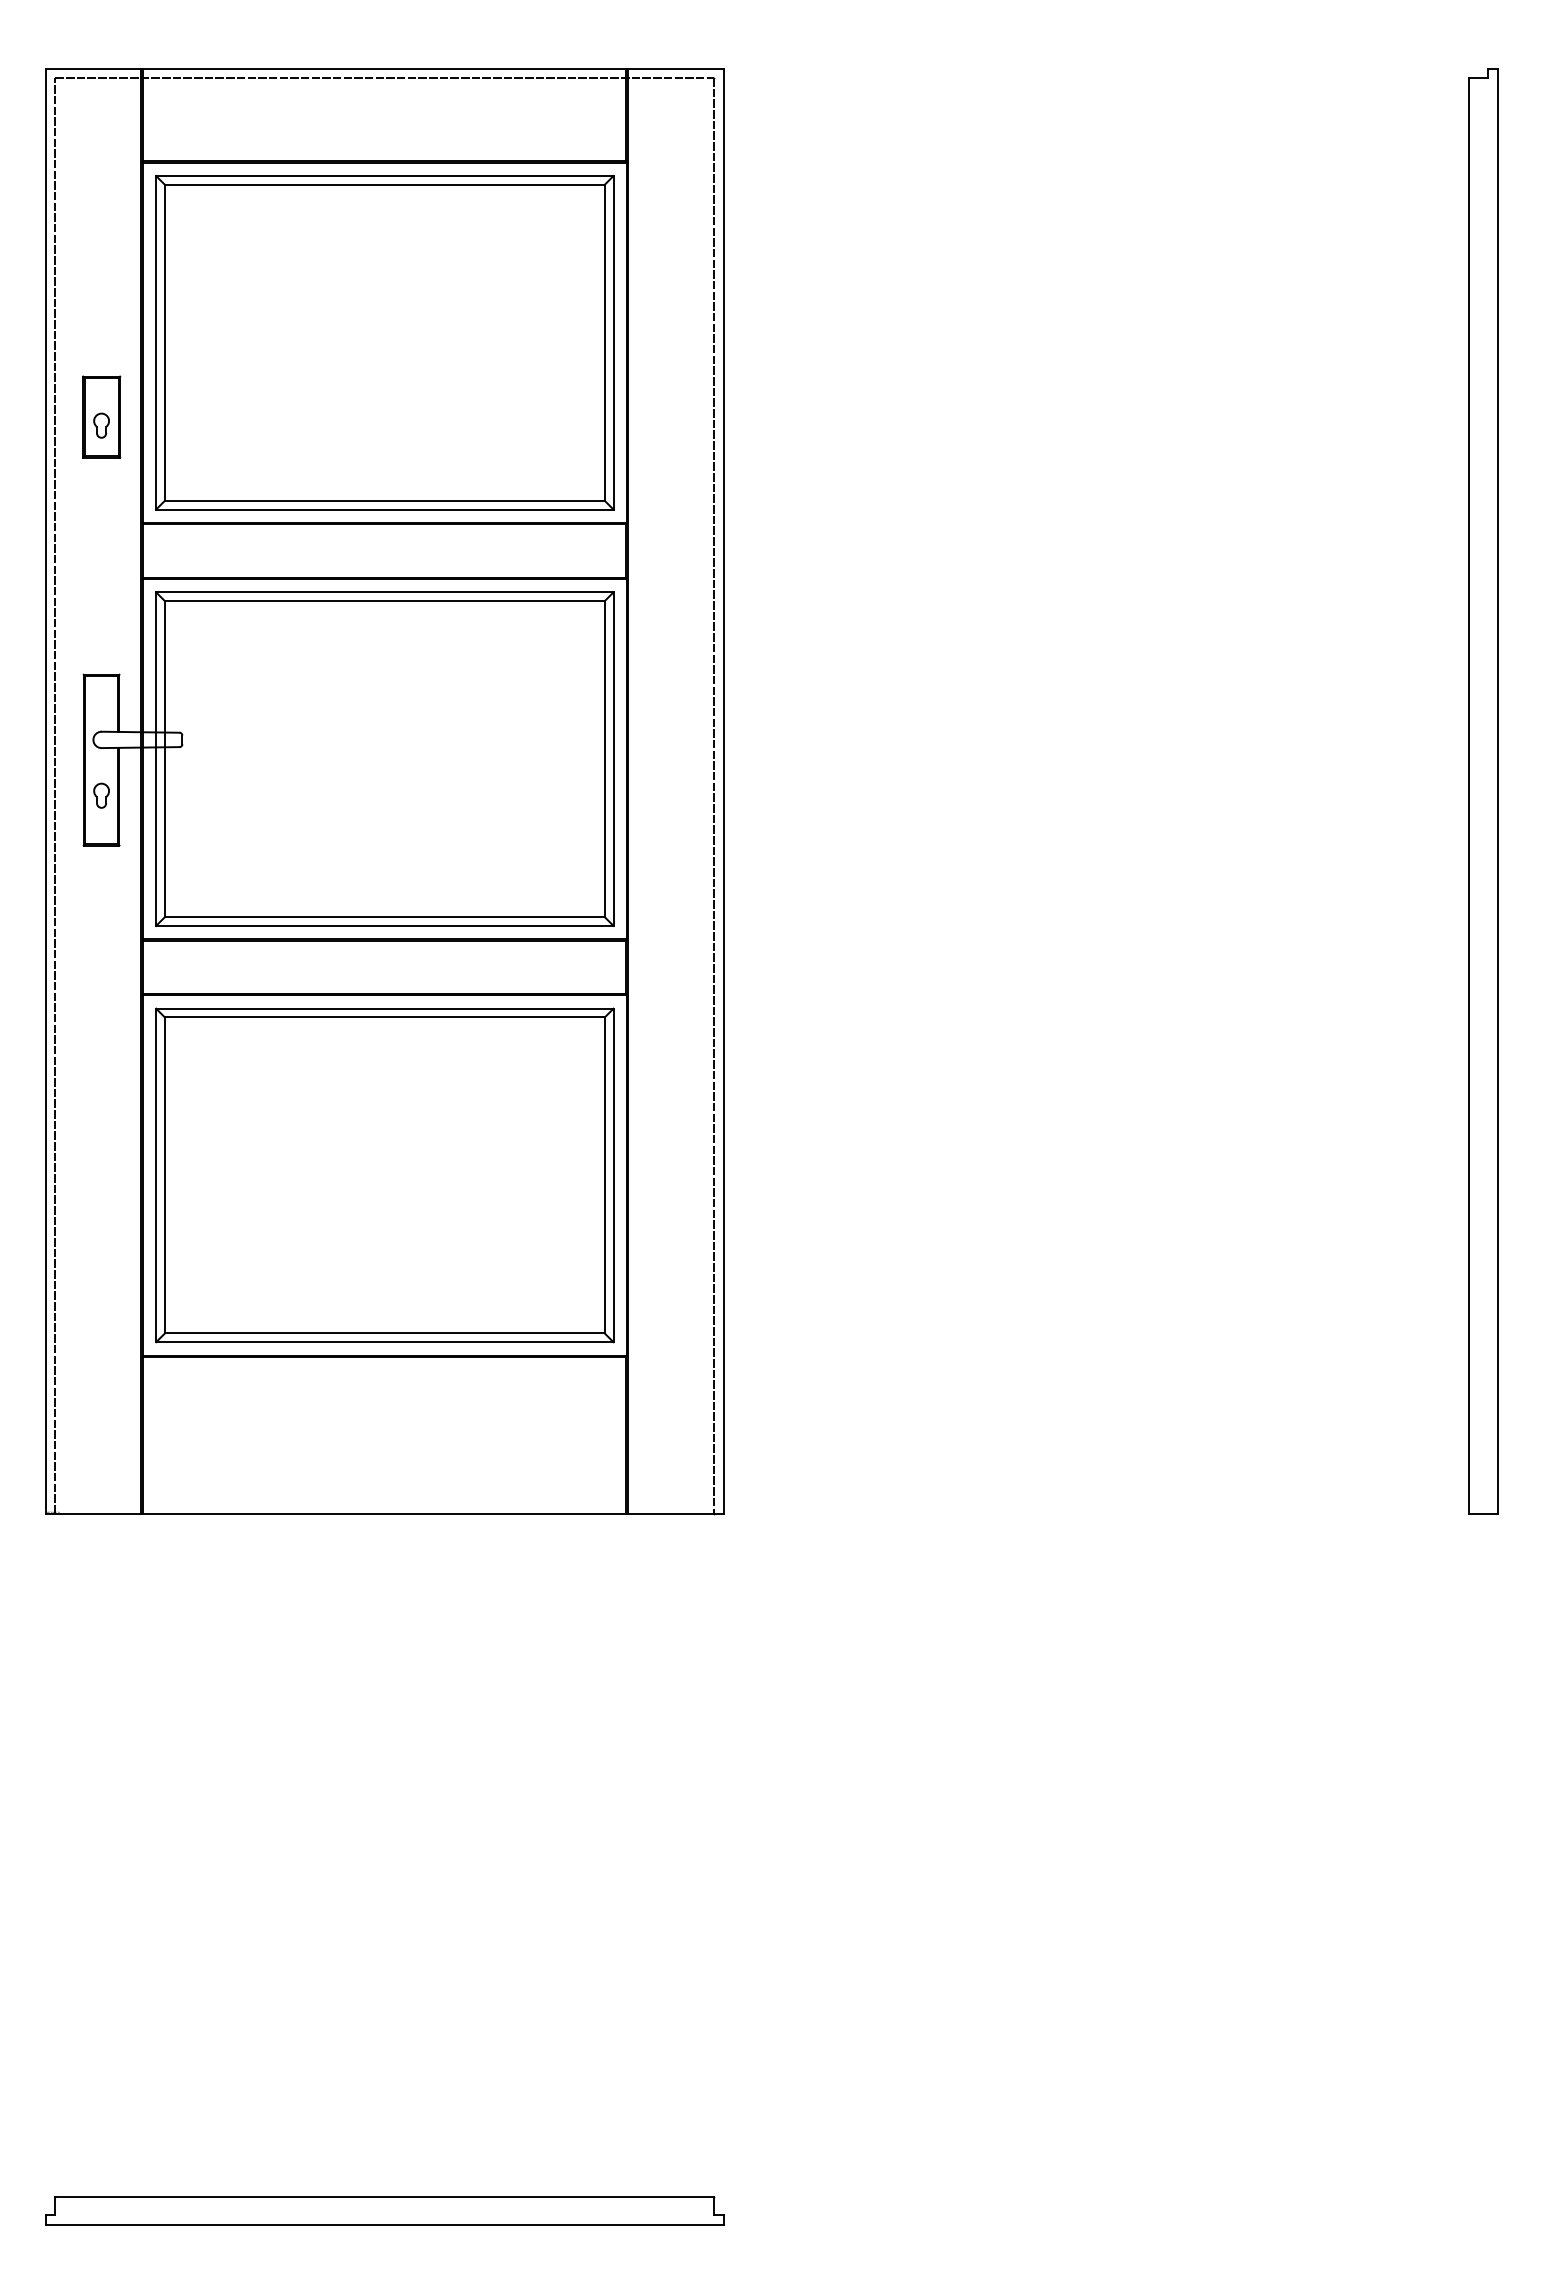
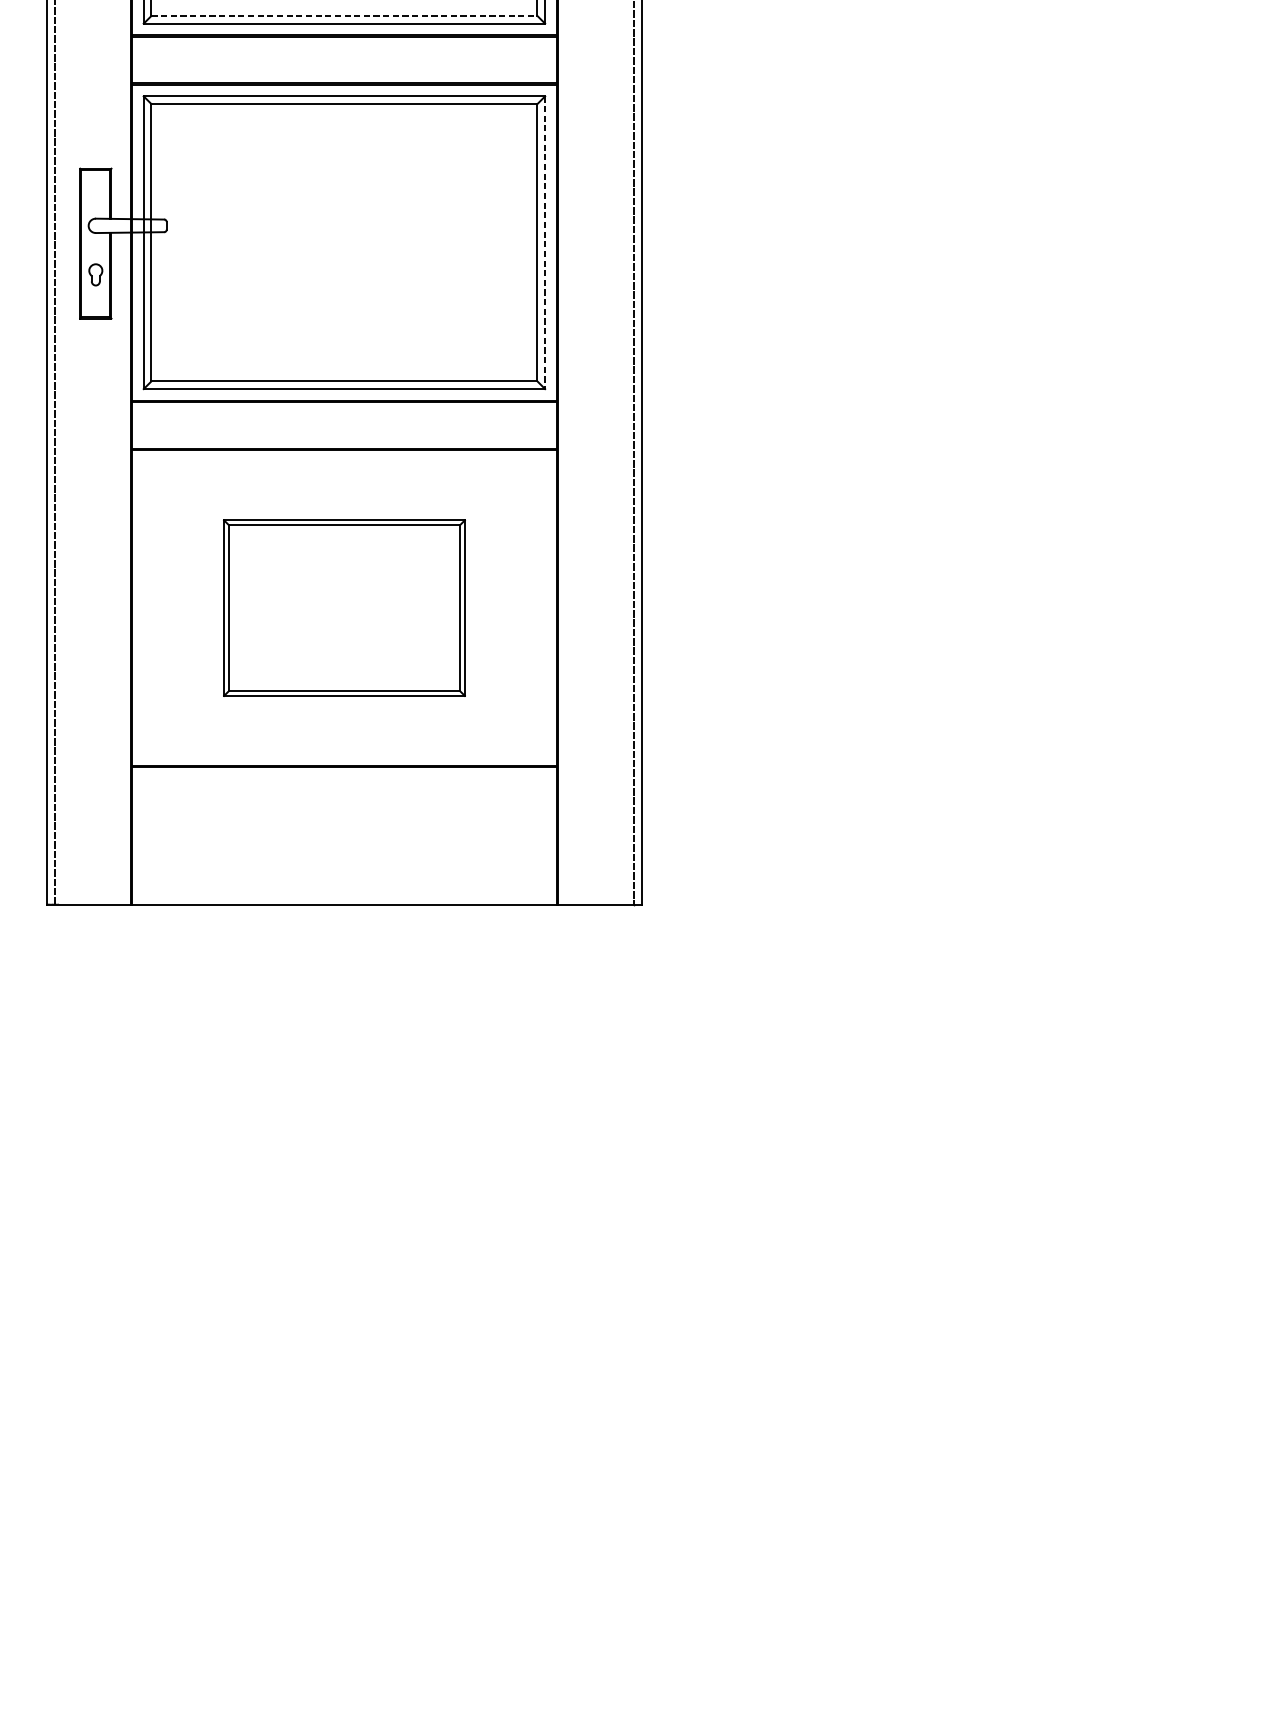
line: (384, 500) -> (344, 15), solid -> dashed
line: (613, 759) -> (545, 243), solid -> dashed
part: (384, 1175) -> (344, 608), size x0.6
part: (384, 2210) -> (344, 1516), removed

